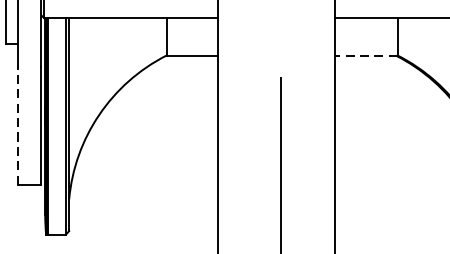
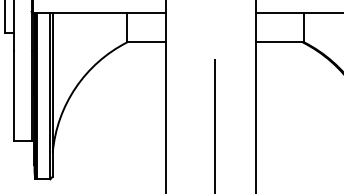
line: (366, 55) -> (280, 42), dashed -> solid
line: (17, 126) -> (13, 96), dashed -> solid

